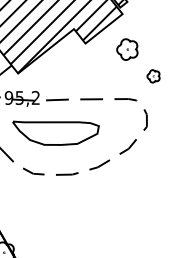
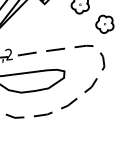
part: (153, 76) -> (104, 24), size x1.67

